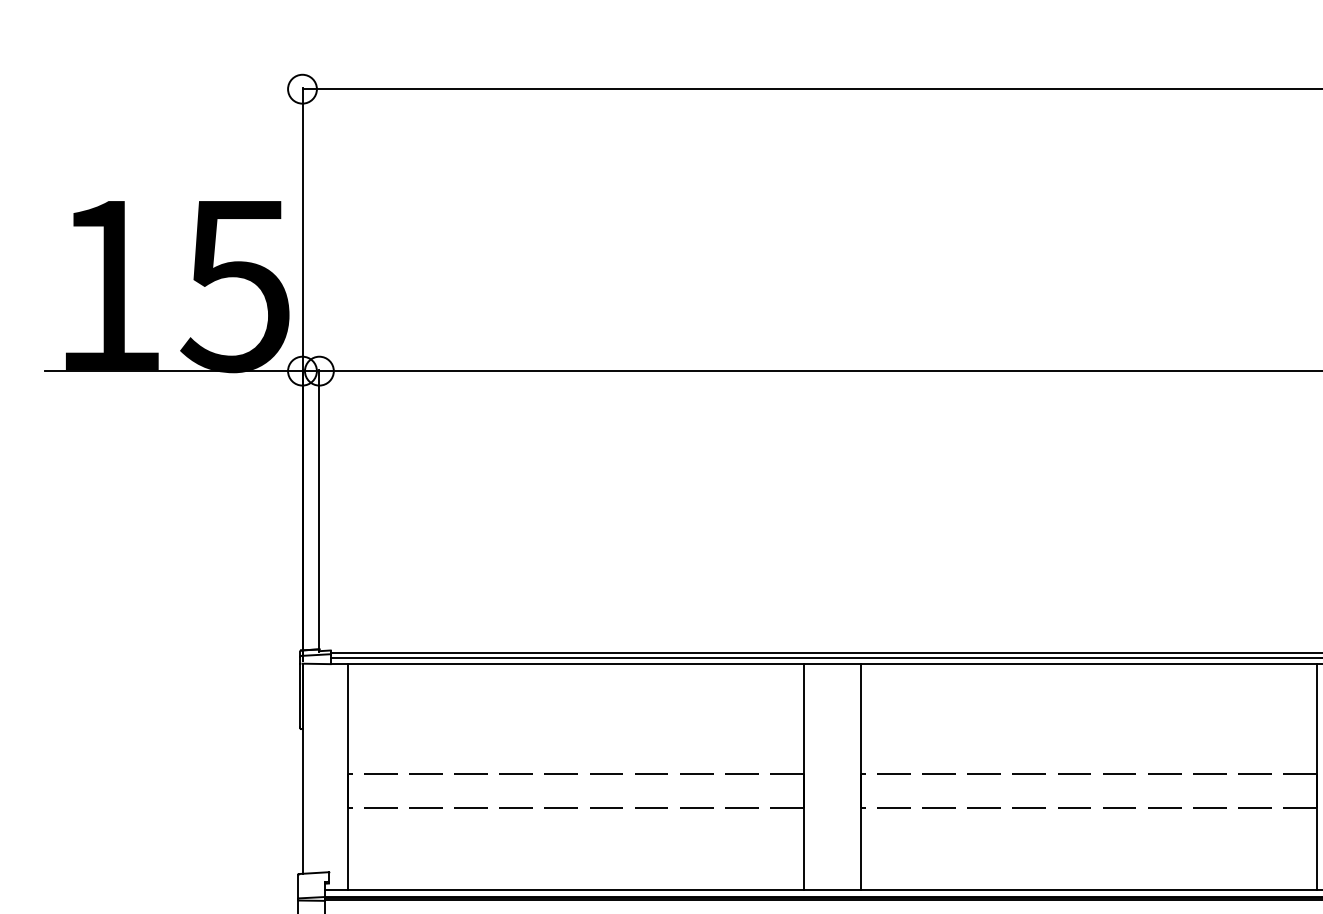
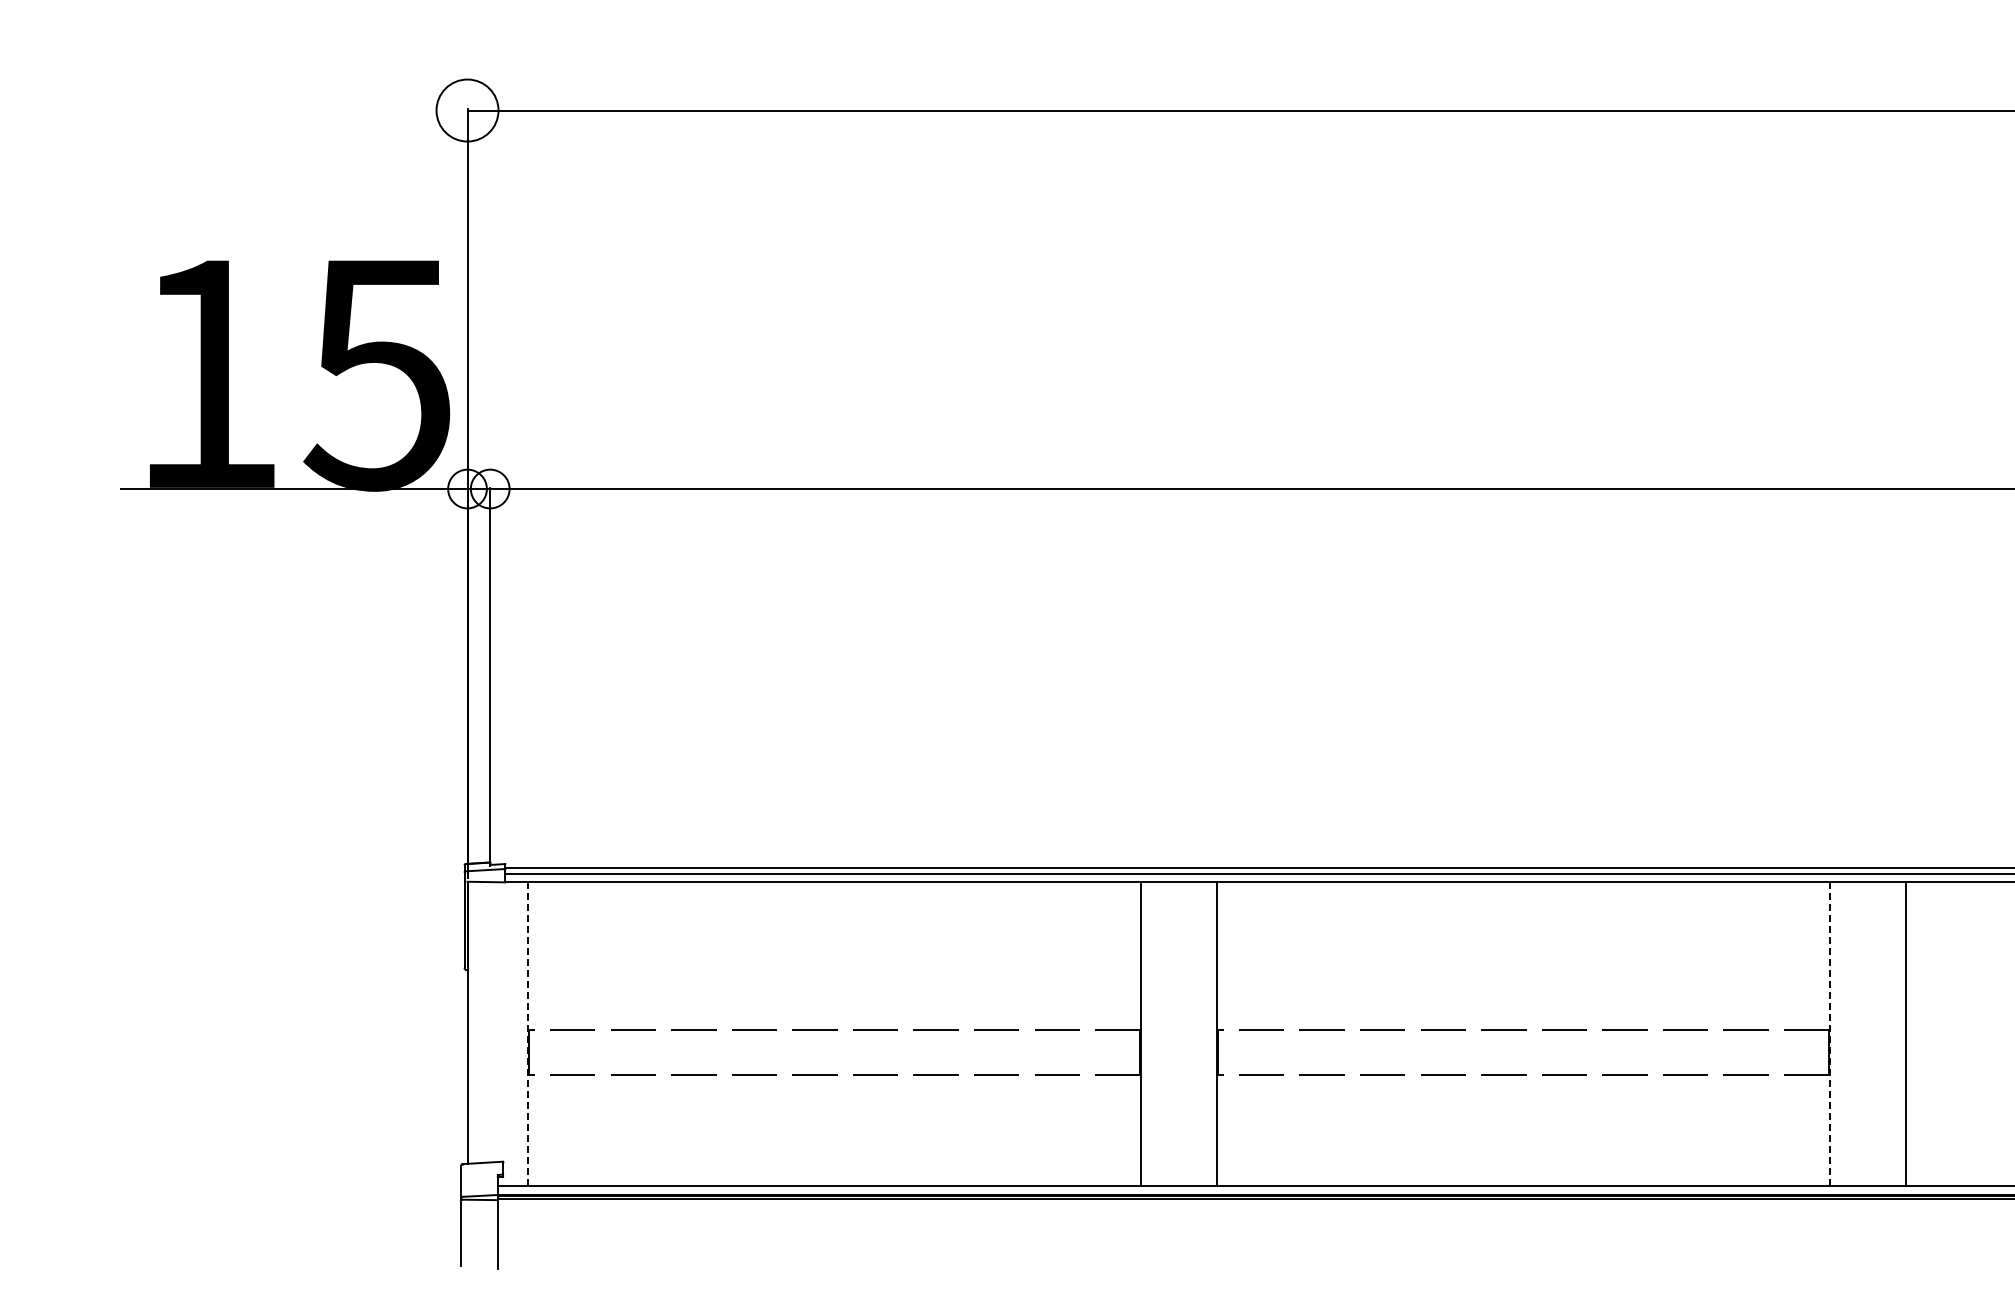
circle: (302, 89) -> (467, 110), size x1.6
line: (347, 777) -> (528, 1034), solid -> dashed
line: (1317, 777) -> (1830, 1034), solid -> dashed

